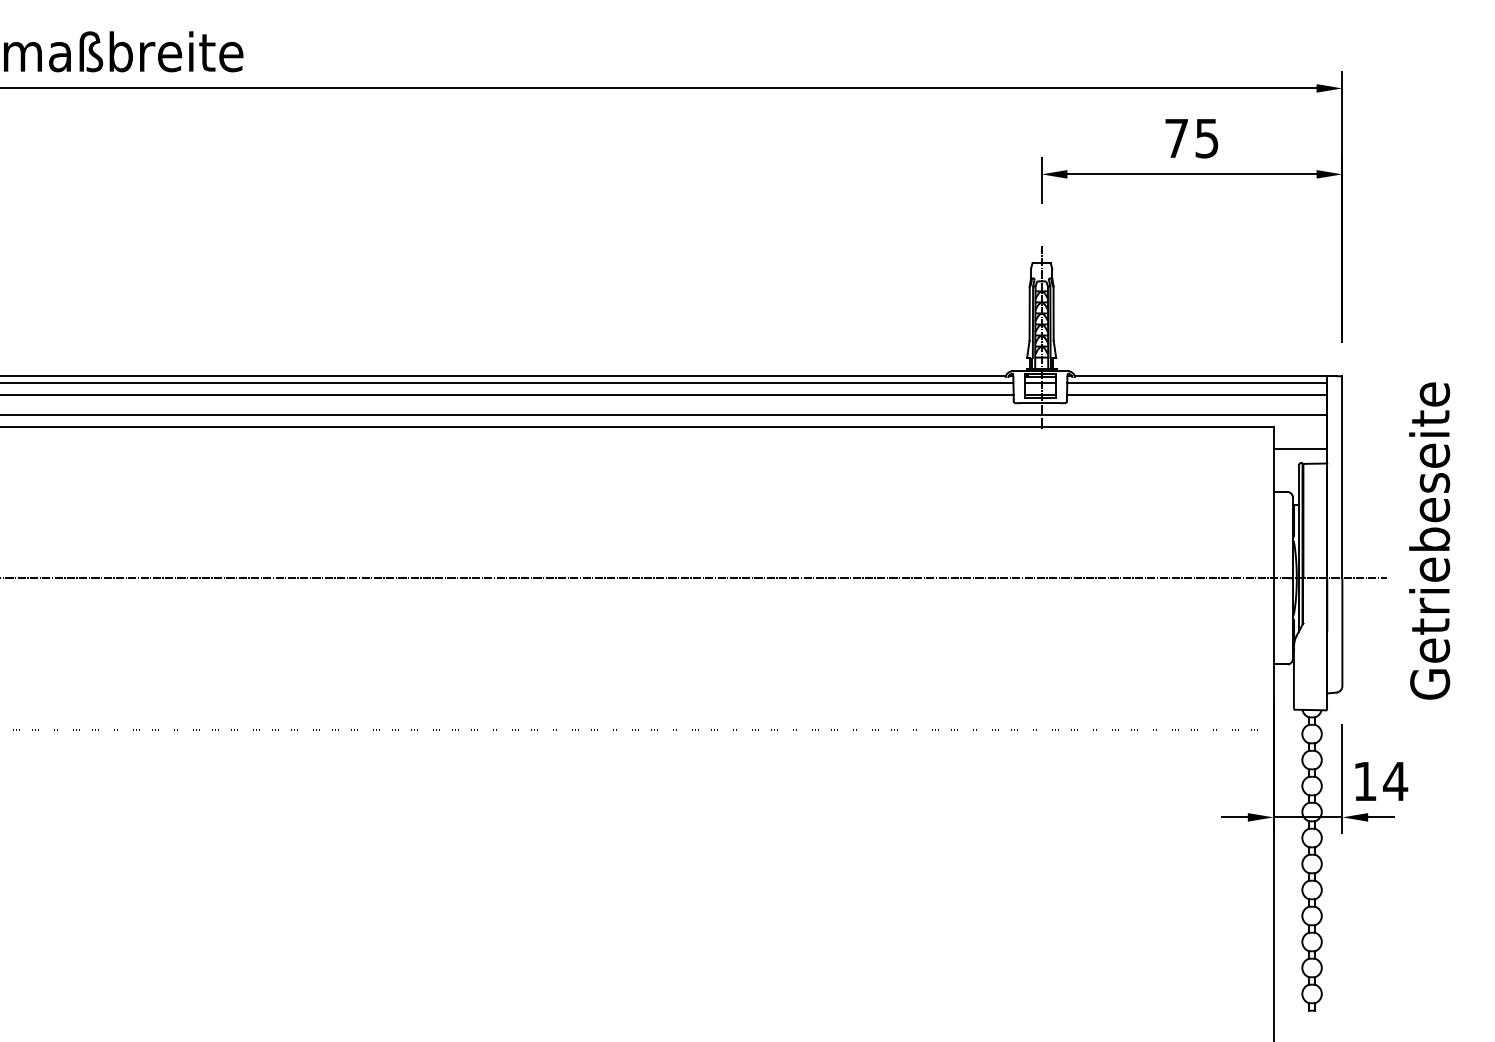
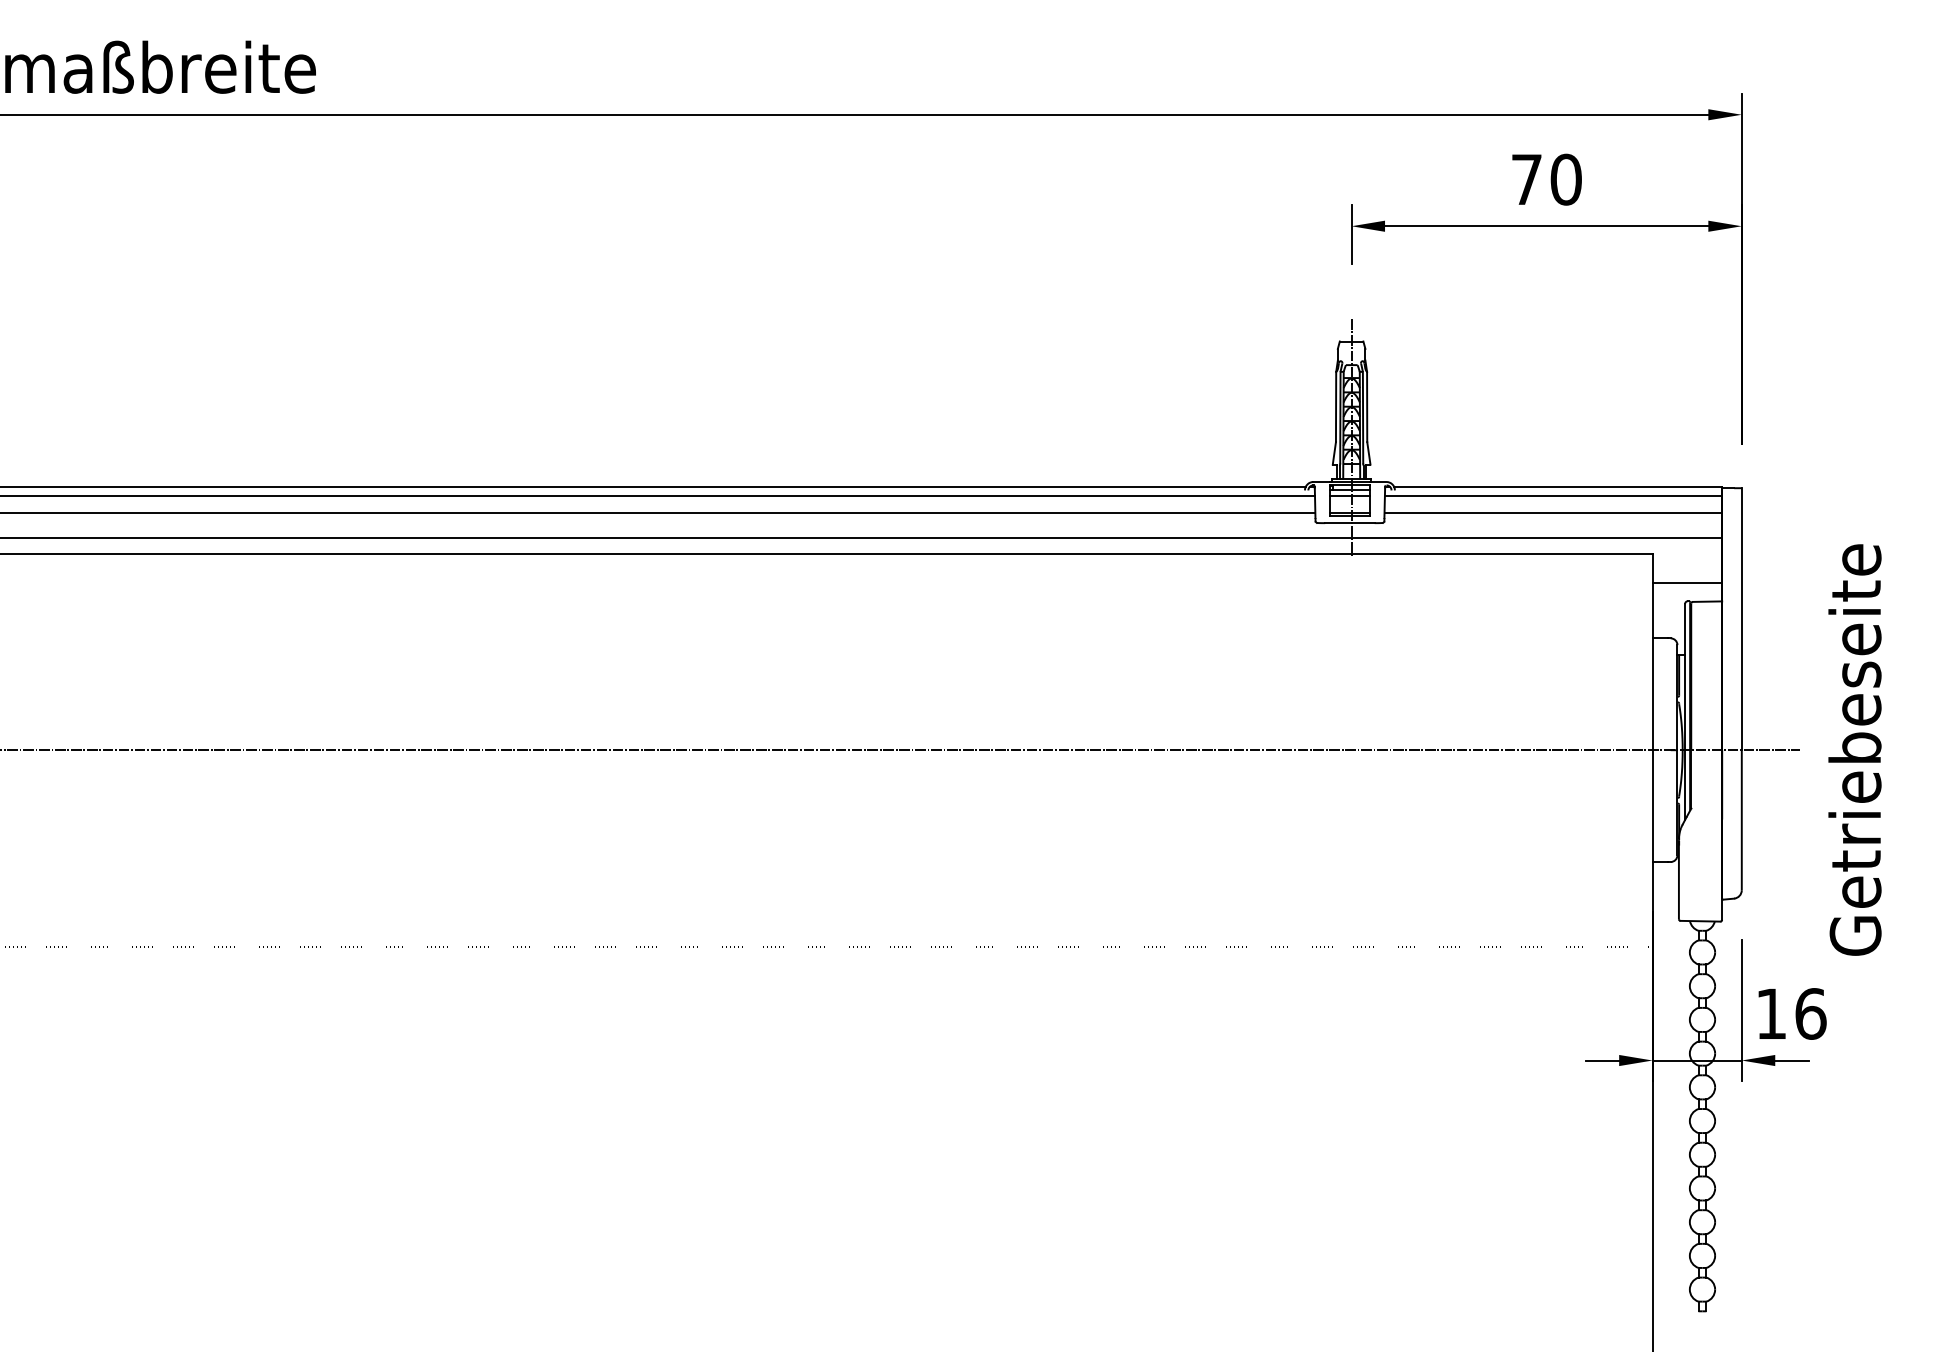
text: (1207, 138) -> (1566, 179), 75 -> 70
text: (1429, 540) -> (1854, 749), moved
text: (1395, 781) -> (1810, 1013), 14 -> 16

